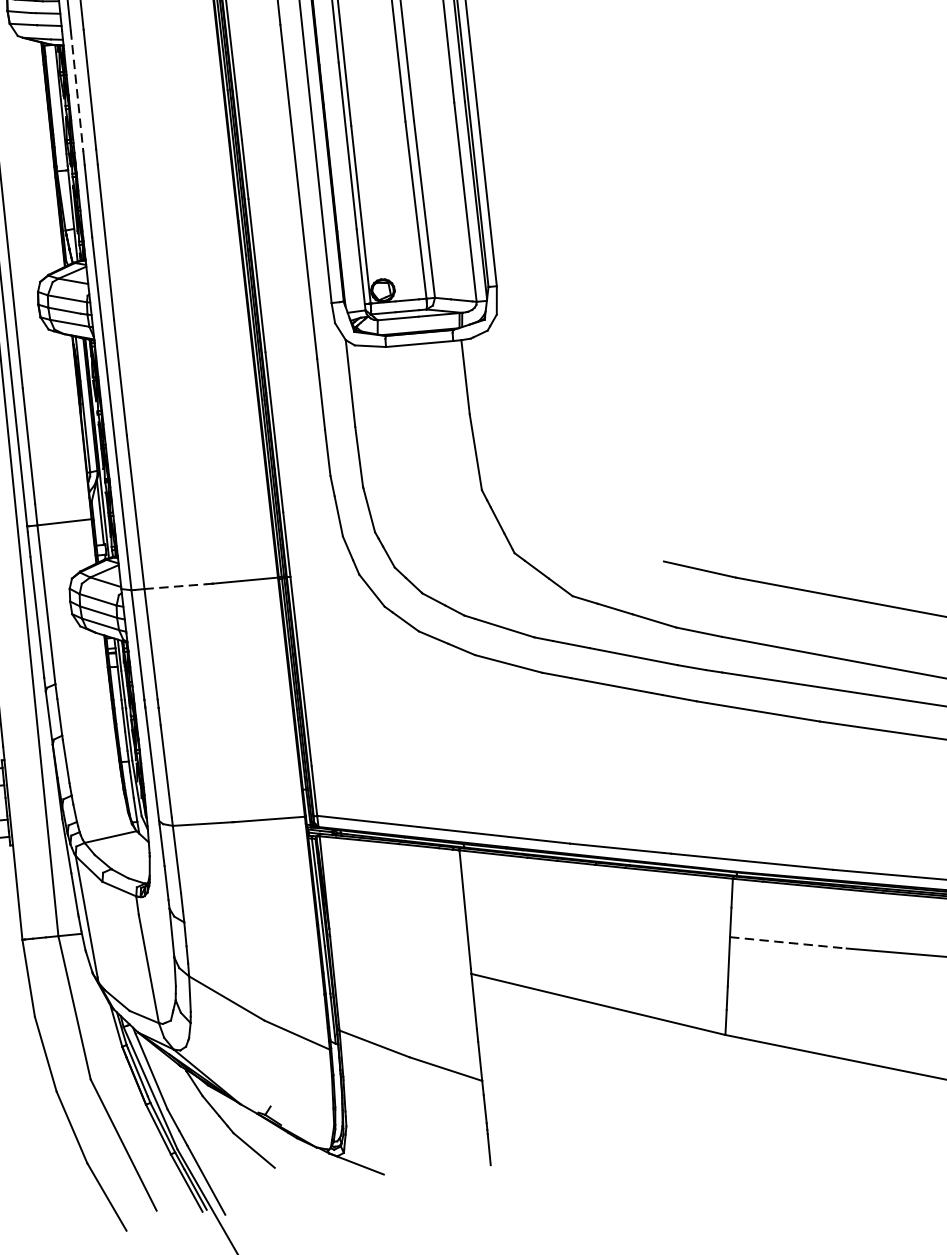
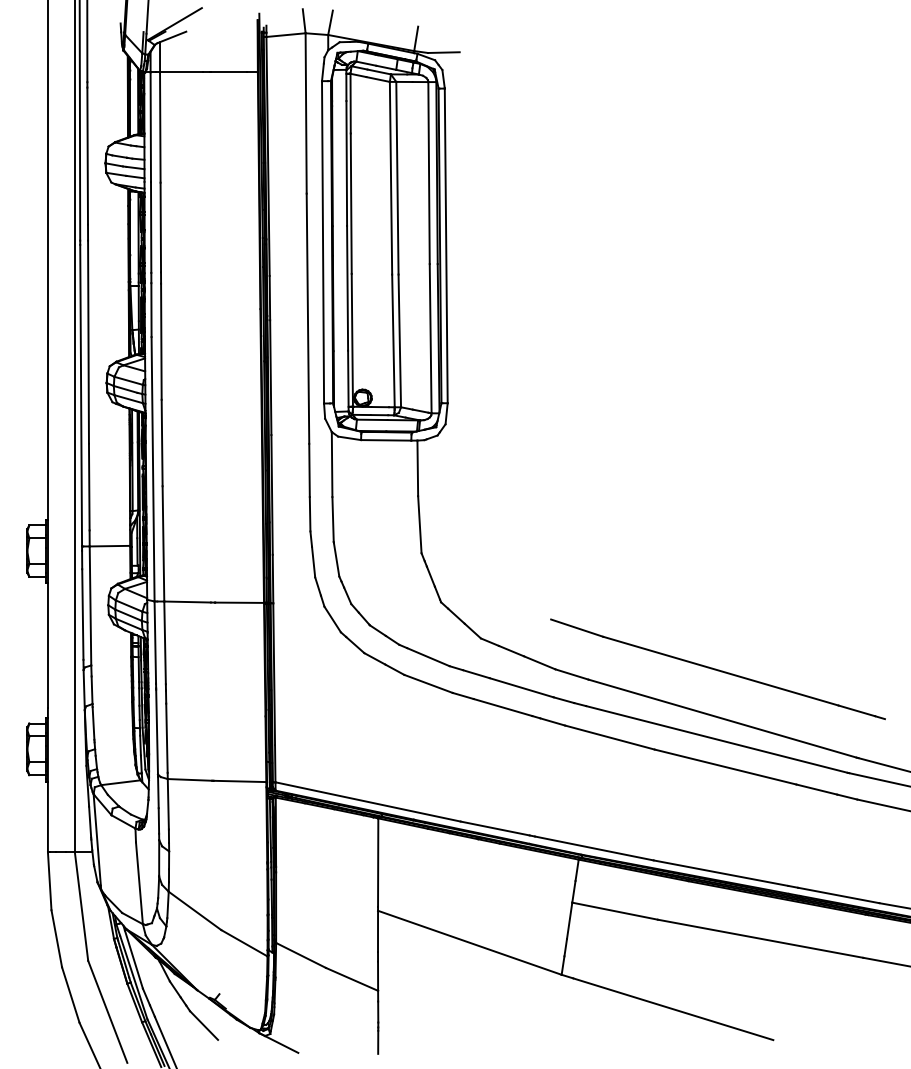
line: (77, 92) -> (151, 228), dashed -> solid
line: (176, 587) -> (188, 602), dashed -> solid
line: (788, 943) -> (615, 911), dashed -> solid

